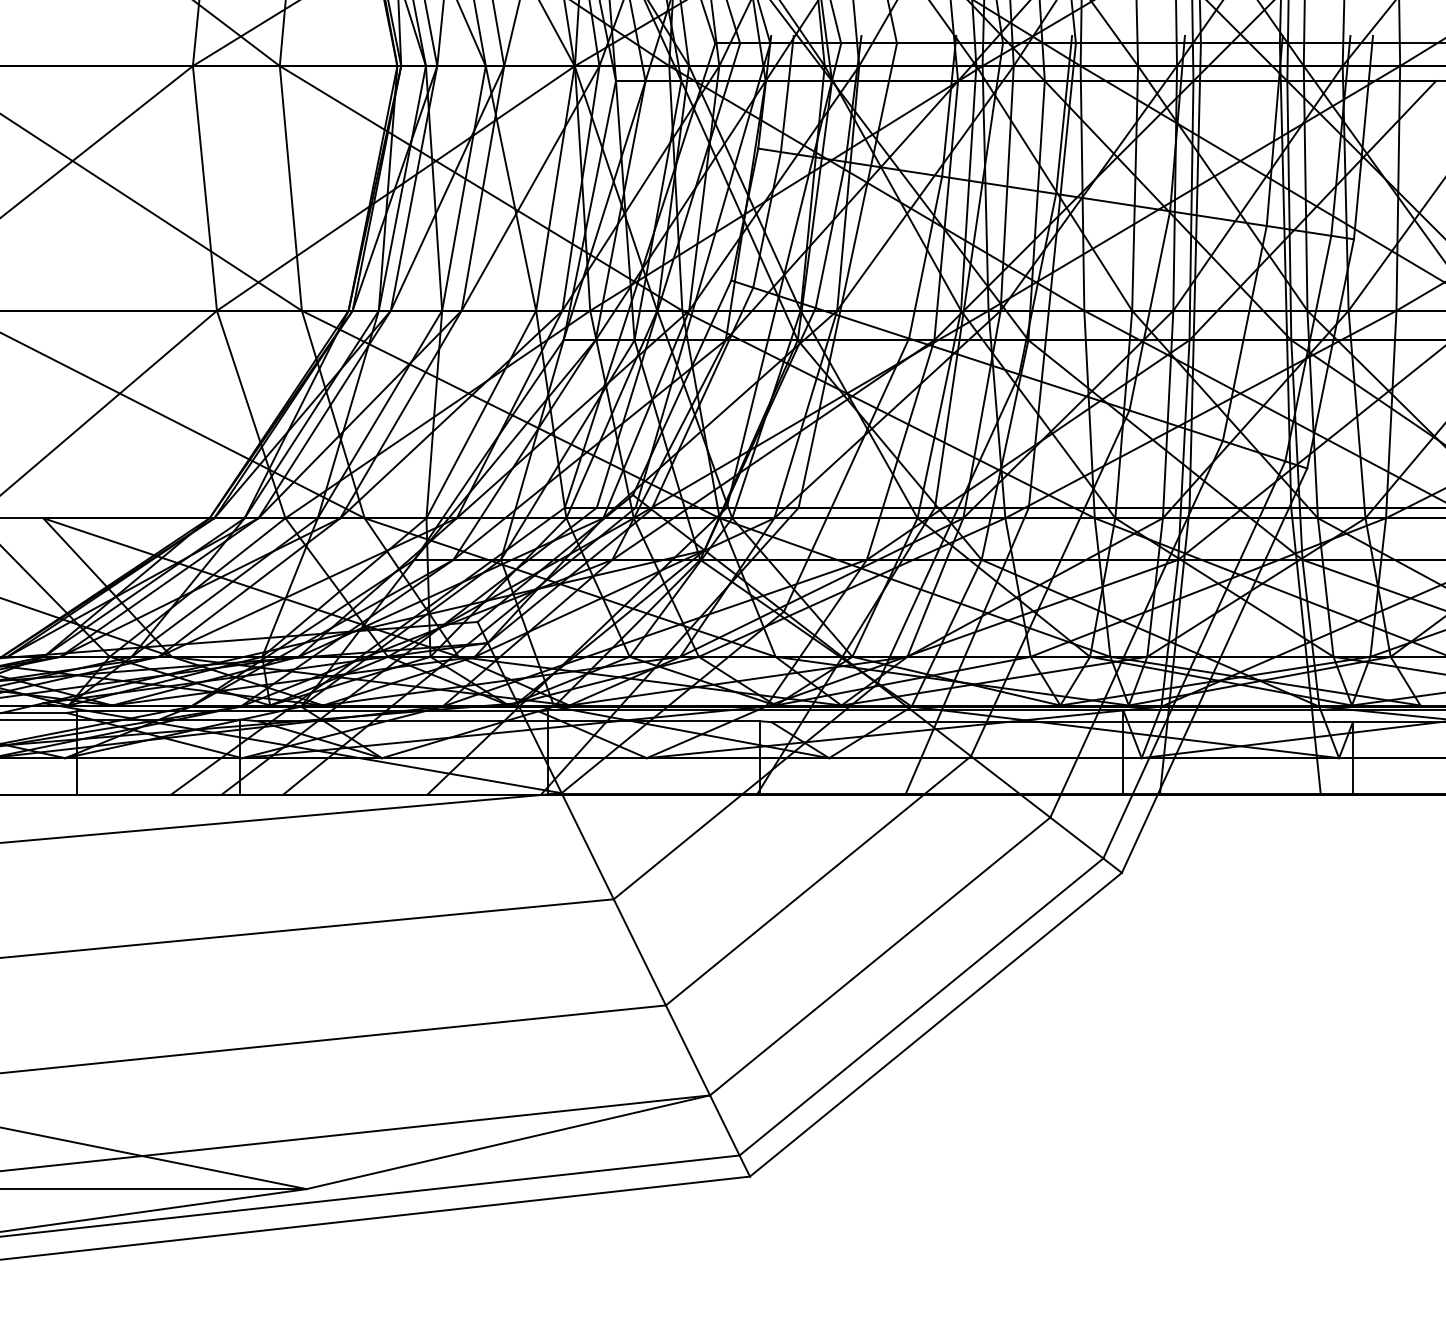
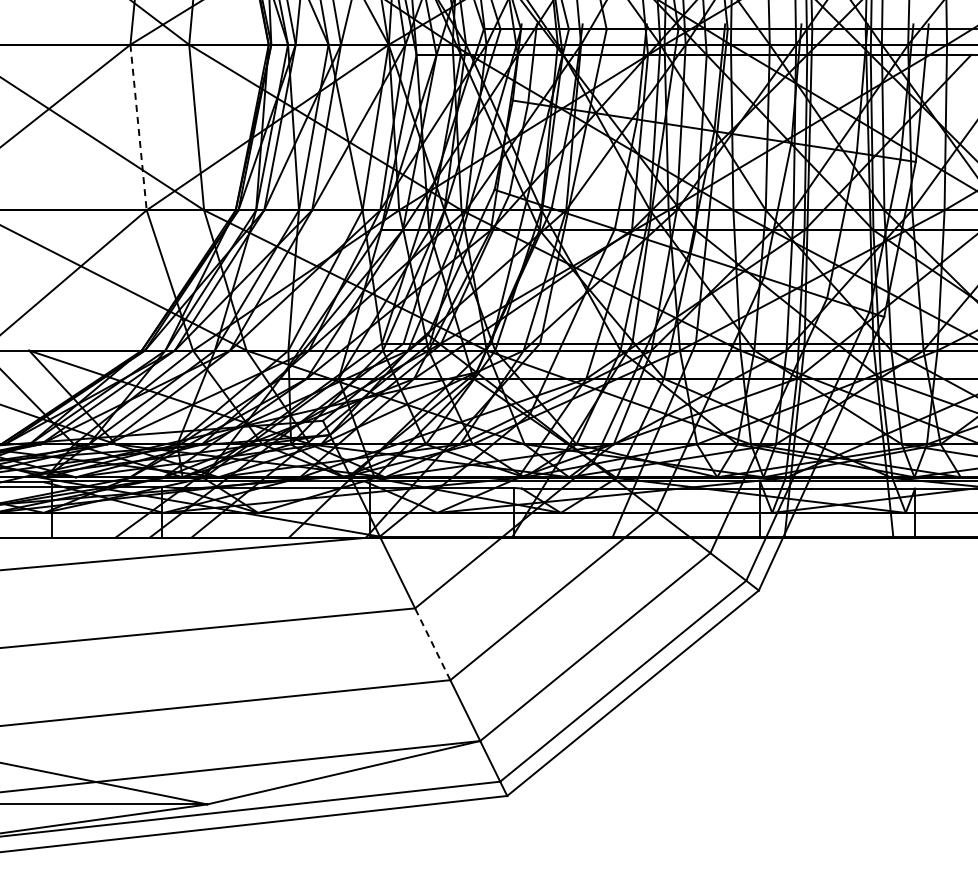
line: (204, 189) -> (138, 128), solid -> dashed
line: (639, 952) -> (432, 644), solid -> dashed

